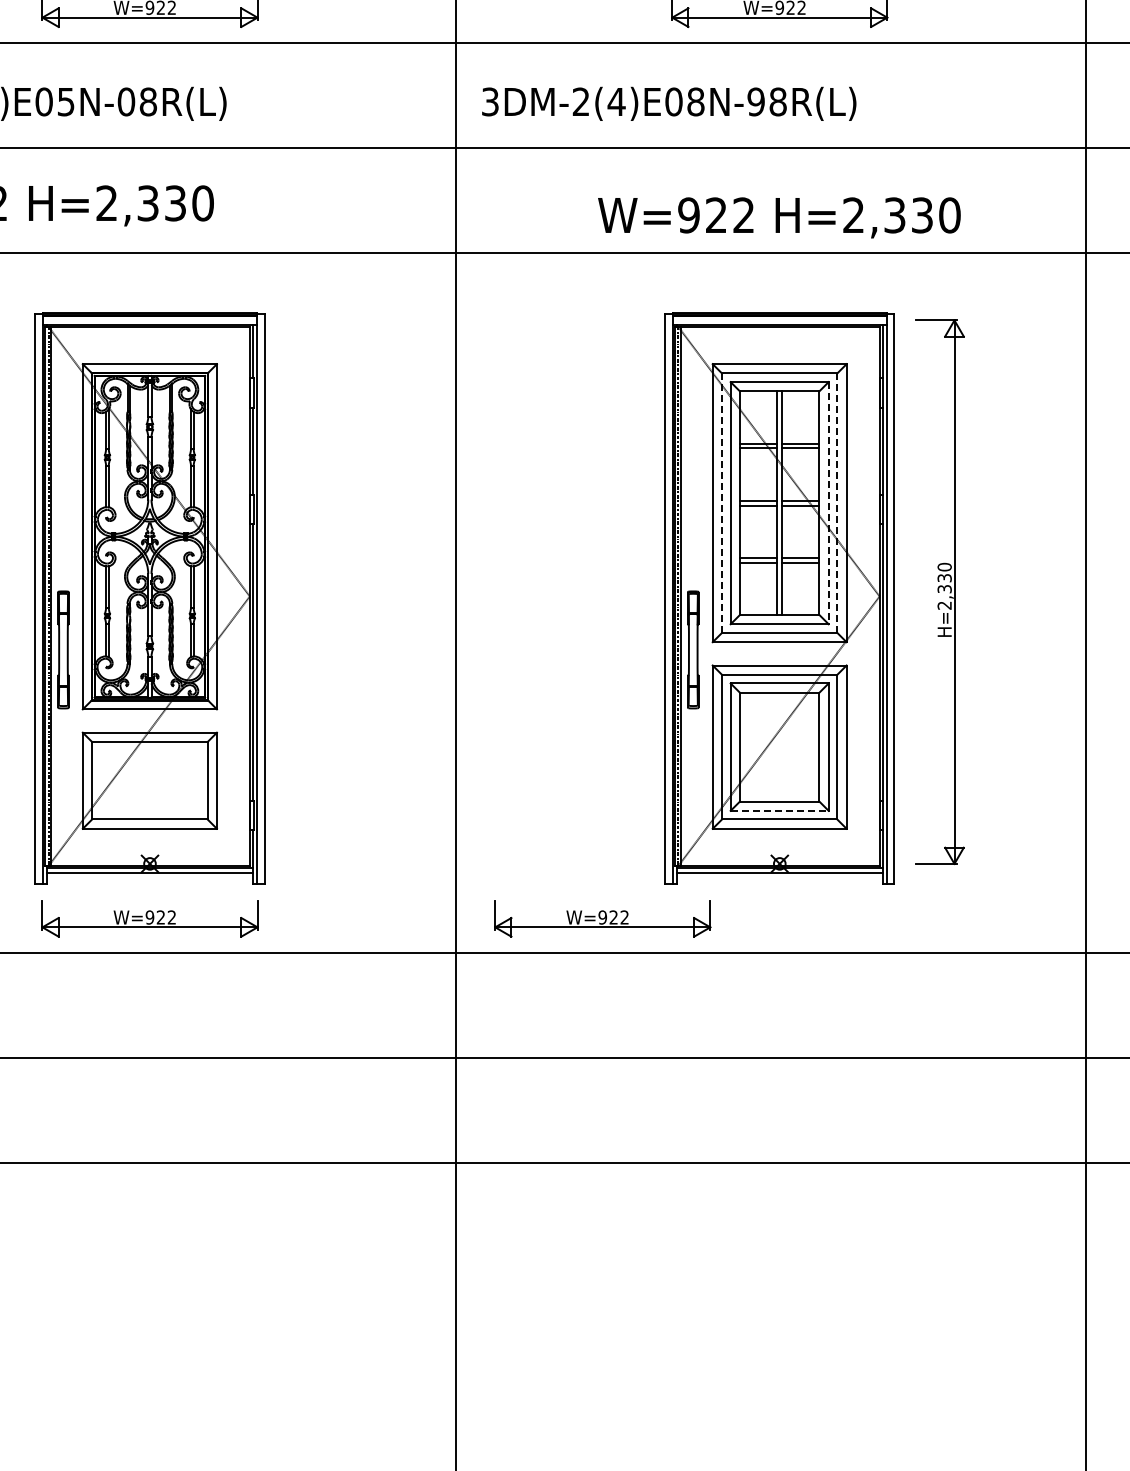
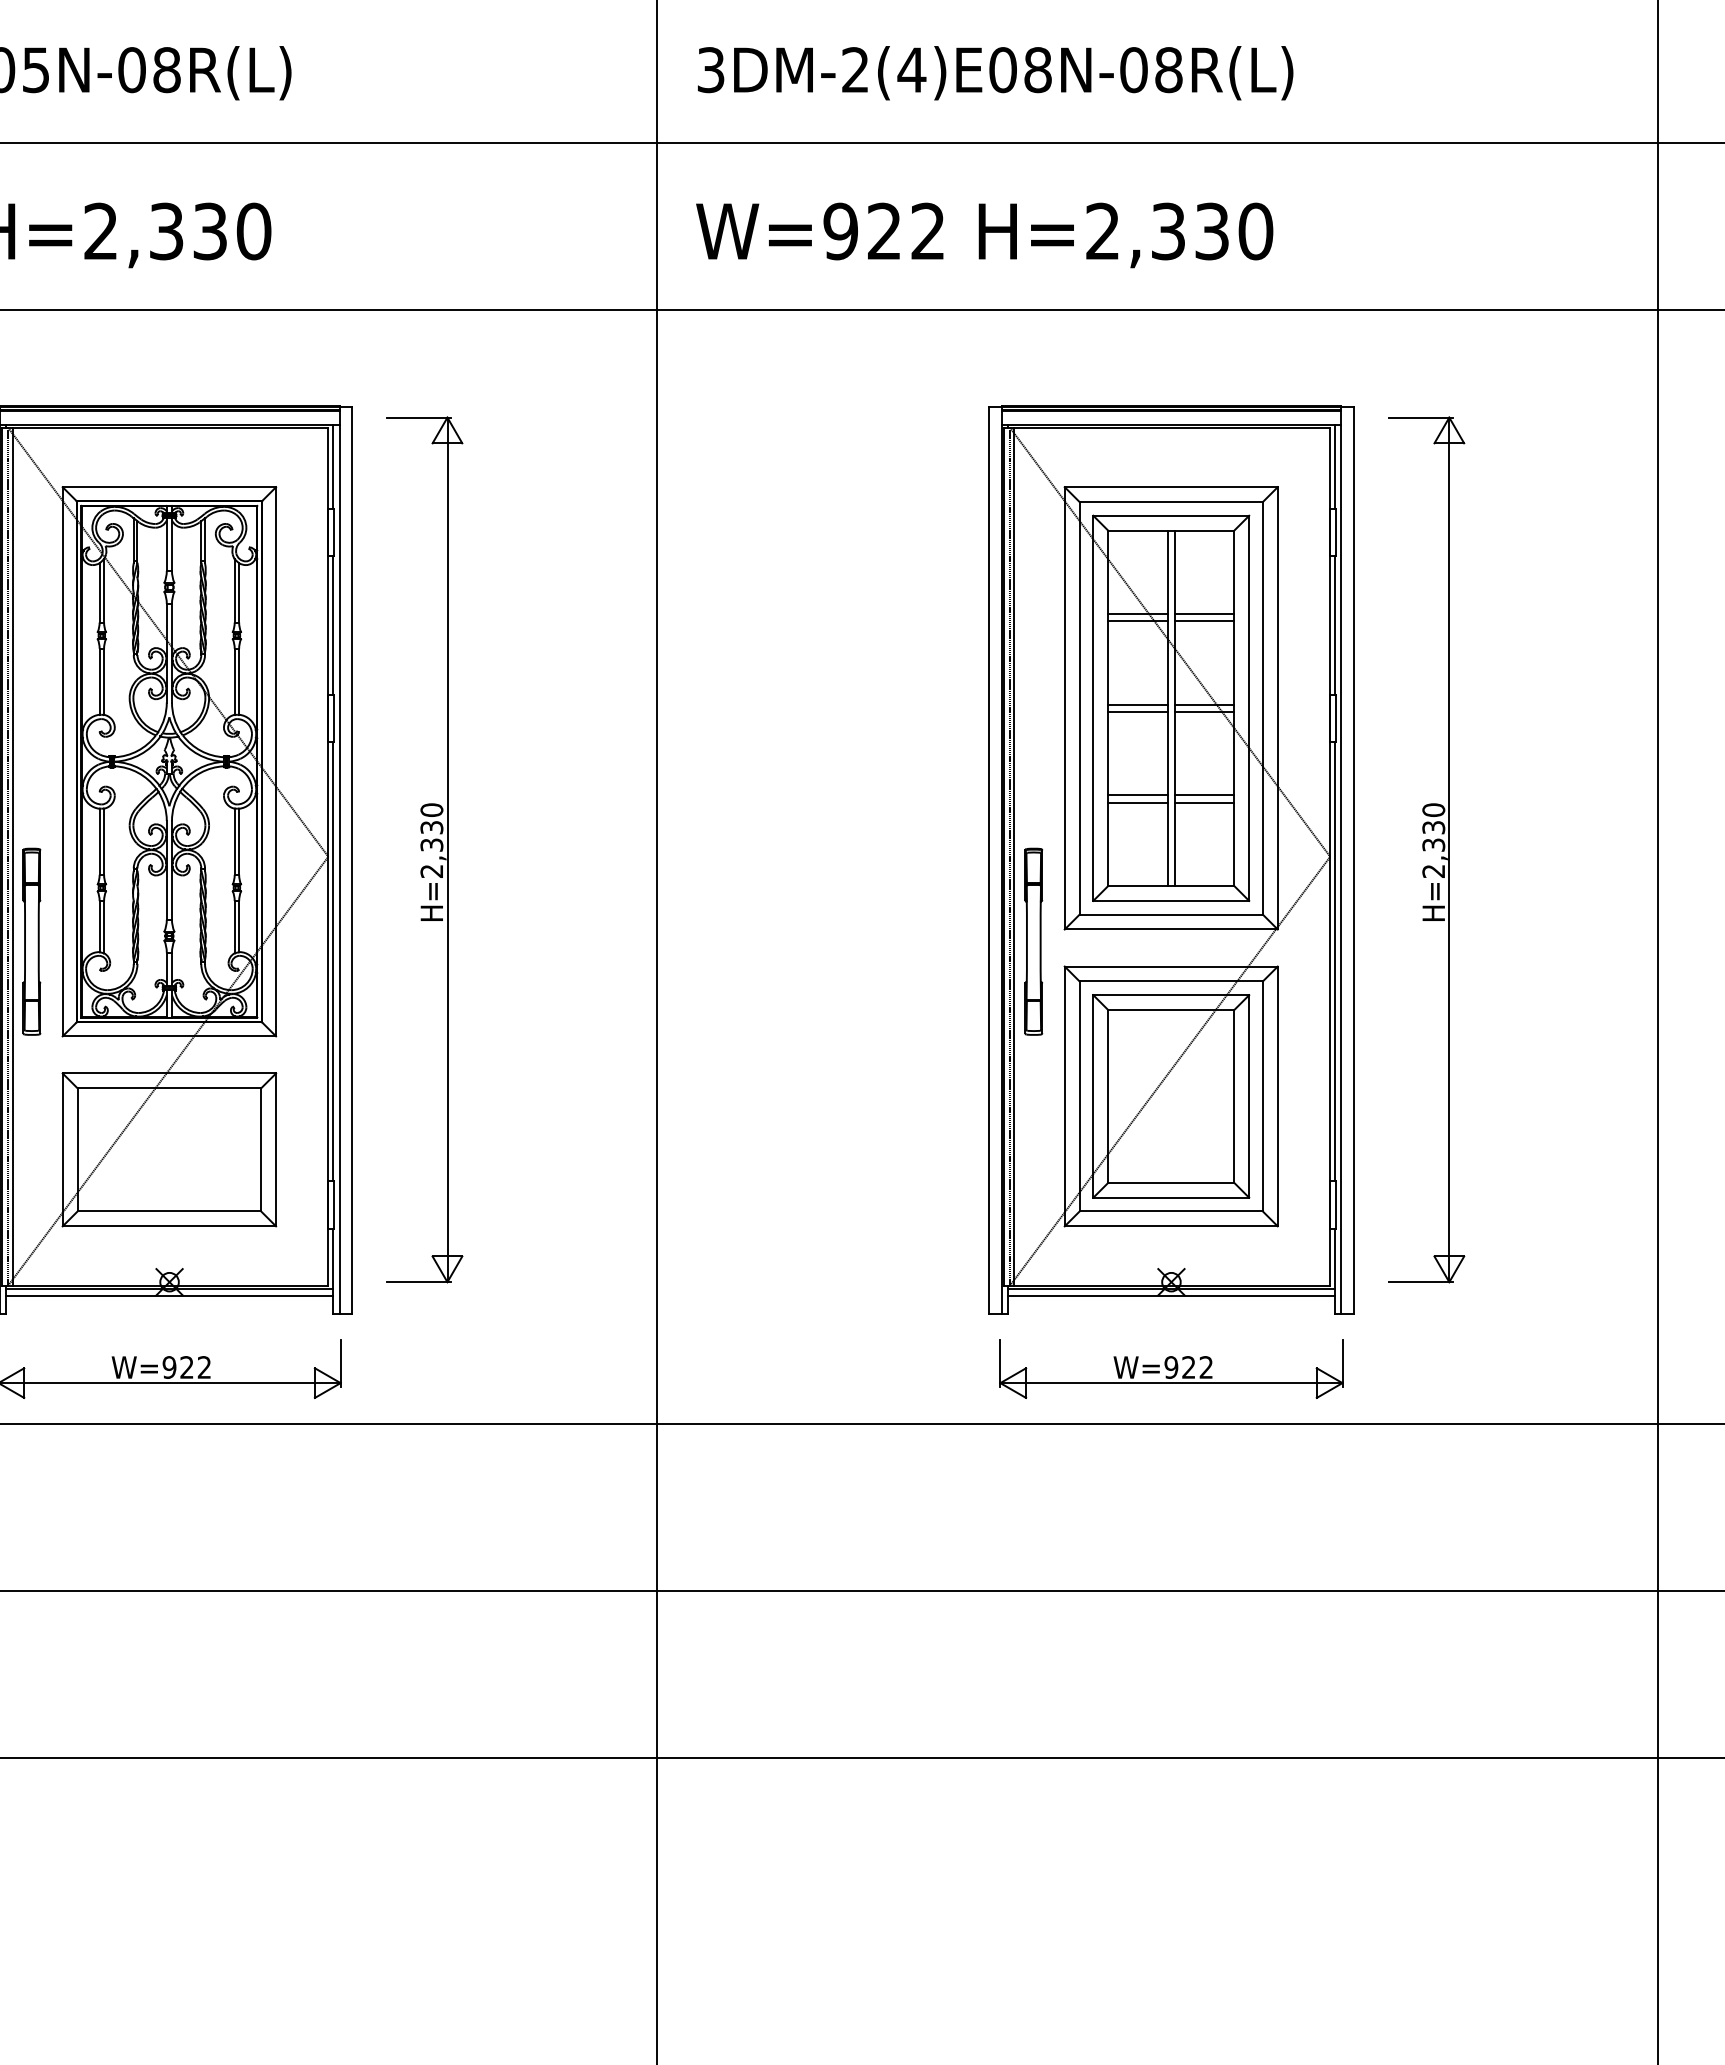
text: (755, 101) -> (1132, 69), 3DM-2(4)E08N-98R(L) -> 3DM-2(4)E08N-08R(L)
text: (779, 217) -> (984, 234), moved
line: (722, 503) -> (1080, 708), dashed -> solid
line: (828, 503) -> (1248, 708), dashed -> solid
line: (837, 503) -> (1263, 708), dashed -> solid
part: (310, 591) -> (424, 848), added
line: (779, 810) -> (1170, 1197), dashed -> solid
part: (602, 918) -> (1170, 1369), moved

